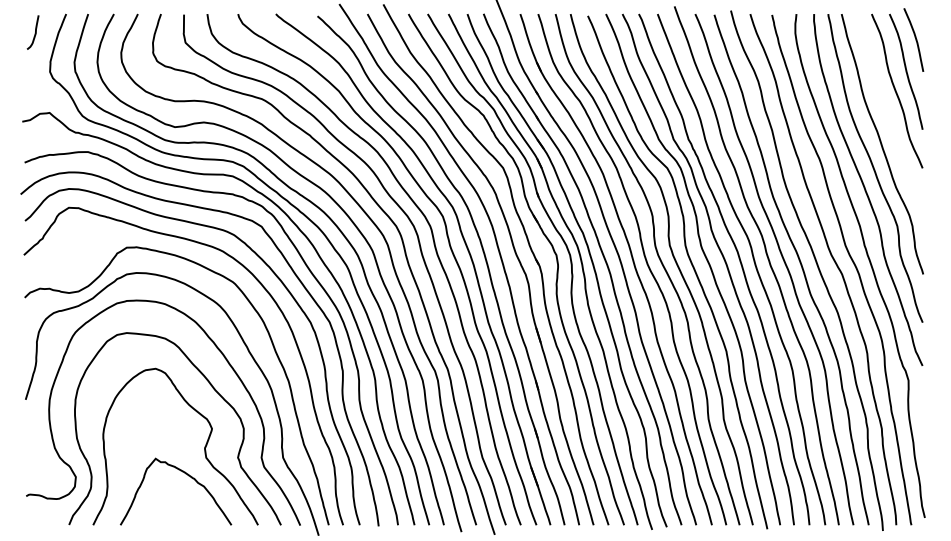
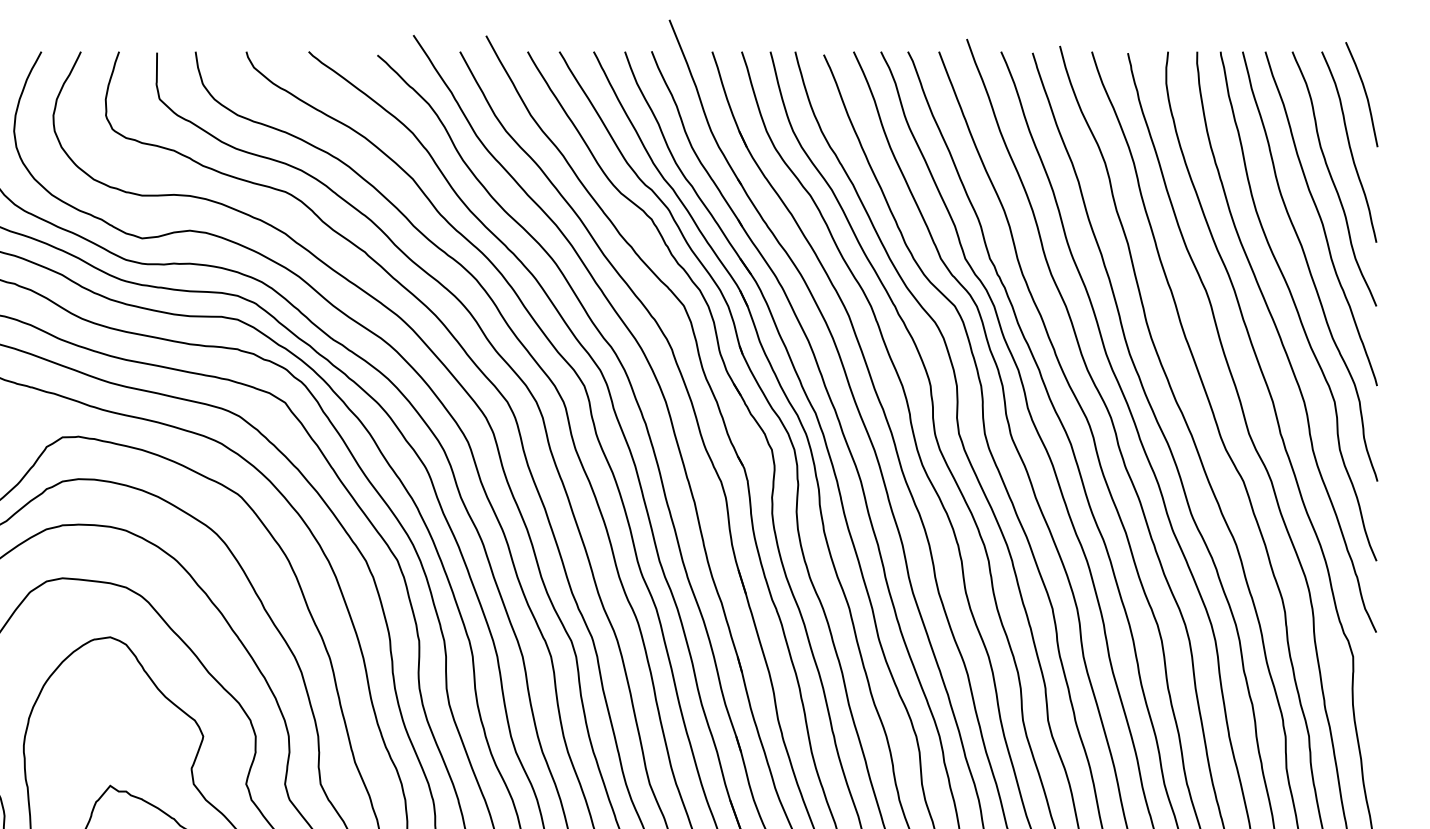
curve: (888, 115) -> (1320, 219), added

